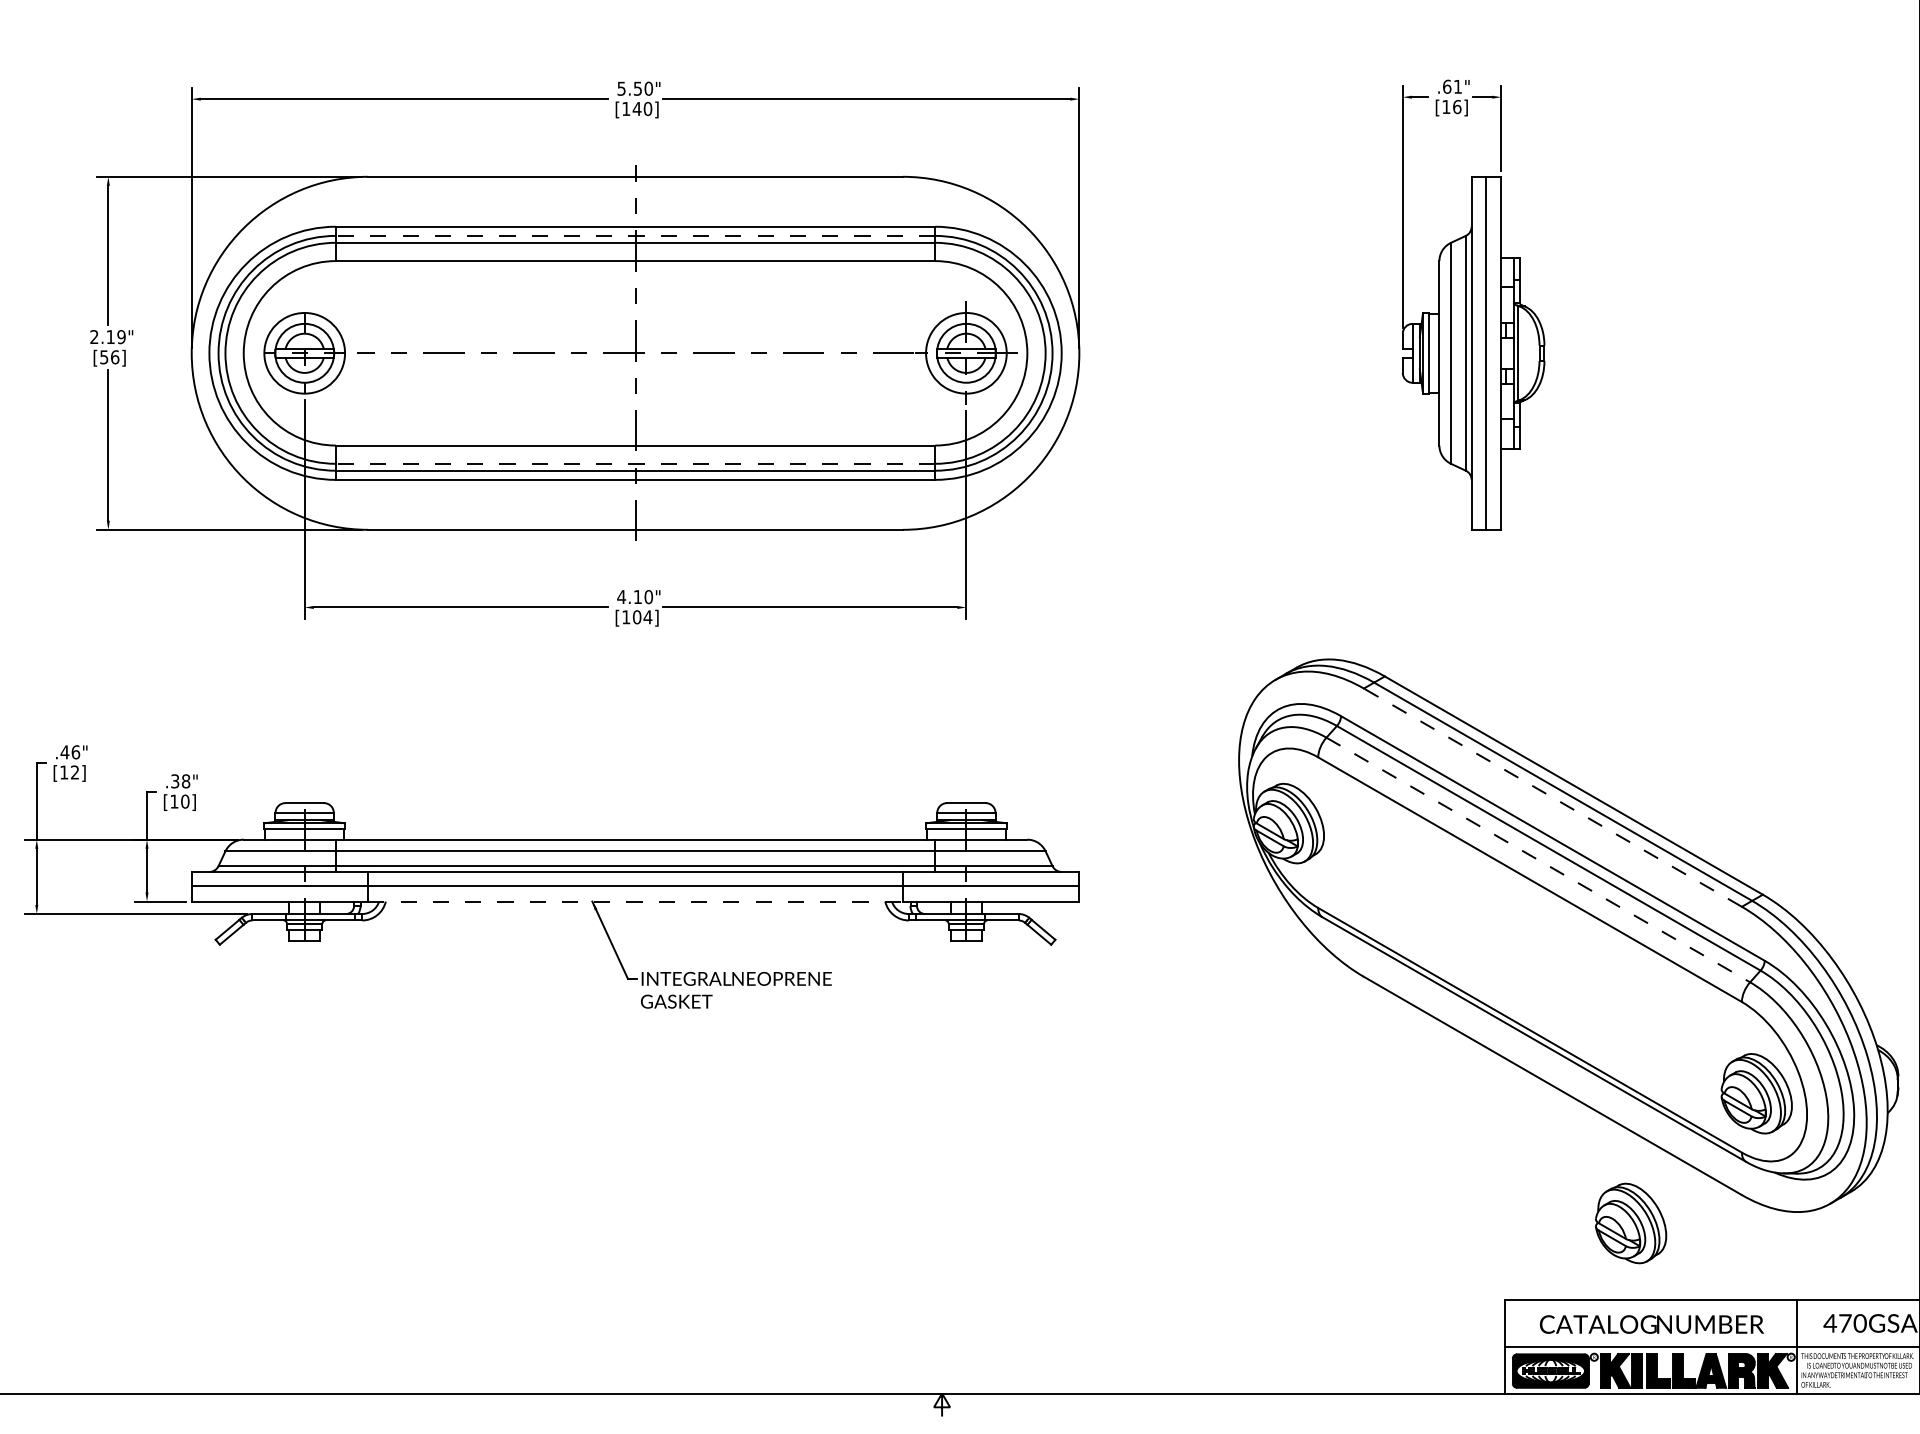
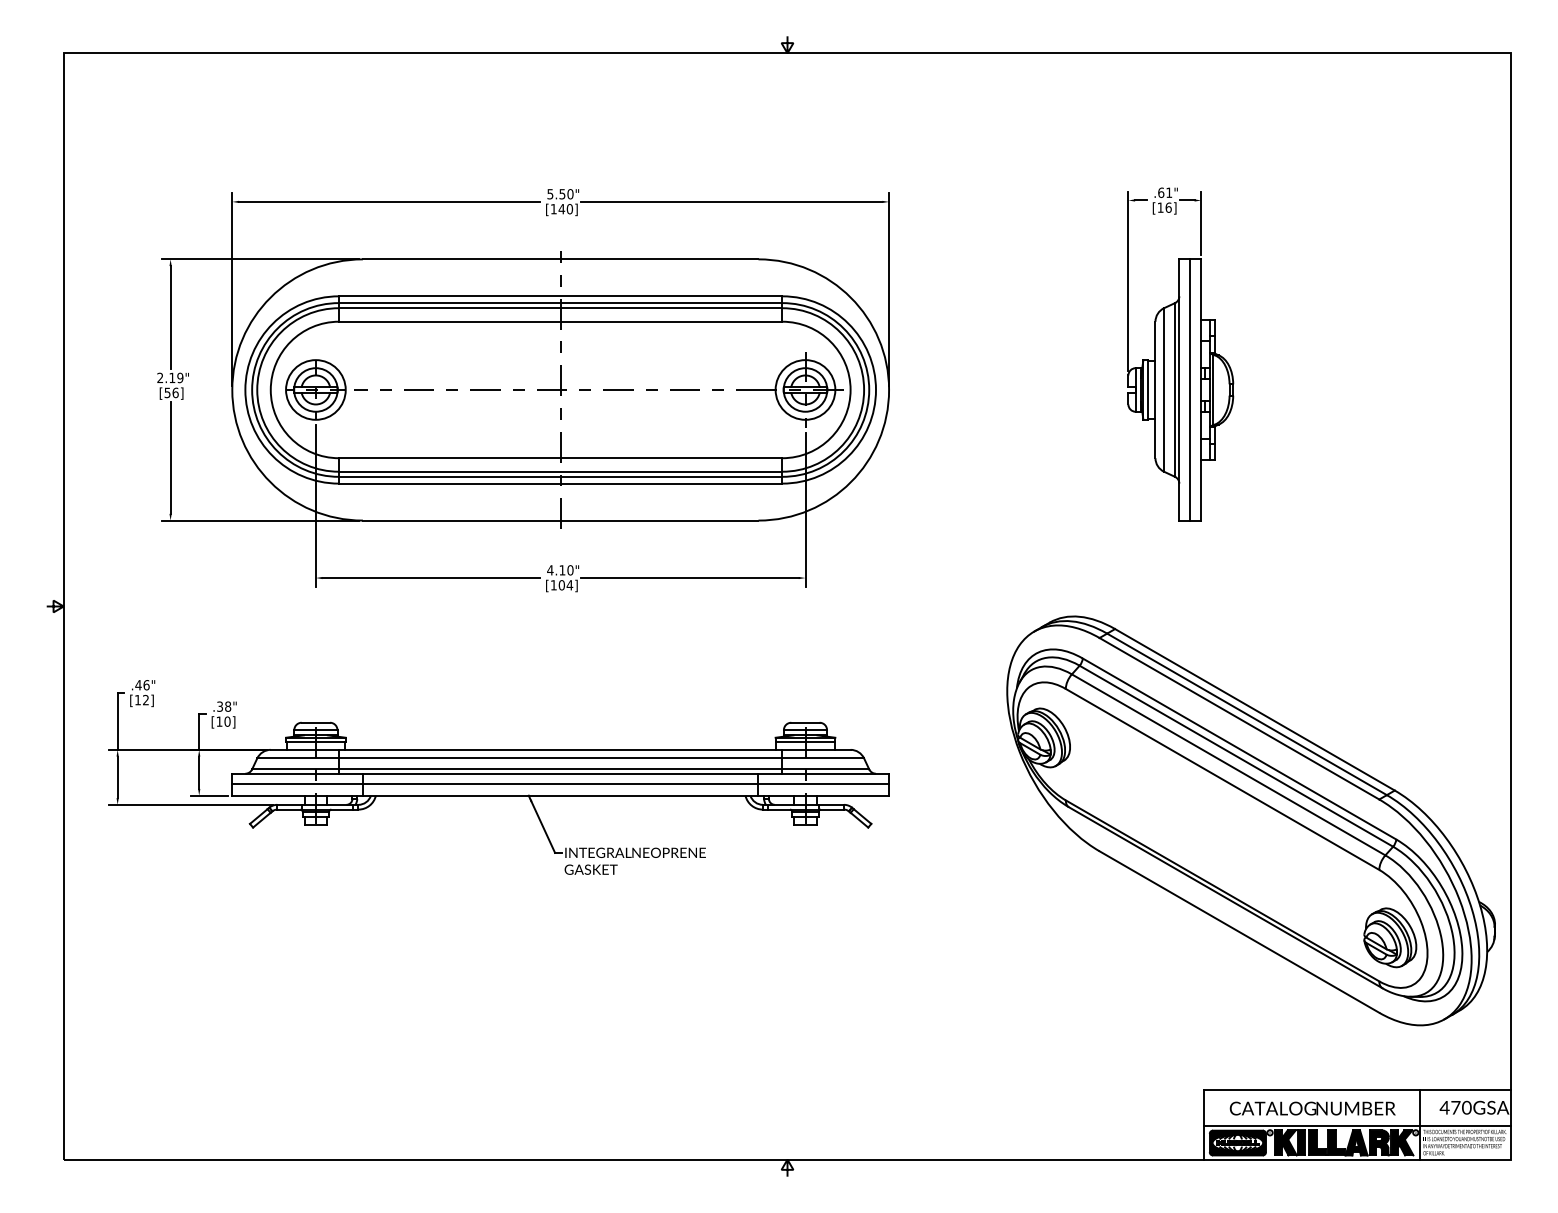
line: (635, 236) -> (560, 303), dashed -> solid
line: (635, 463) -> (560, 471), dashed -> solid
line: (1552, 797) -> (1239, 718), dashed -> solid
line: (1538, 859) -> (1228, 764), dashed -> solid
line: (635, 901) -> (560, 795), dashed -> solid
part: (1631, 1223) -> (1297, 1033), removed

